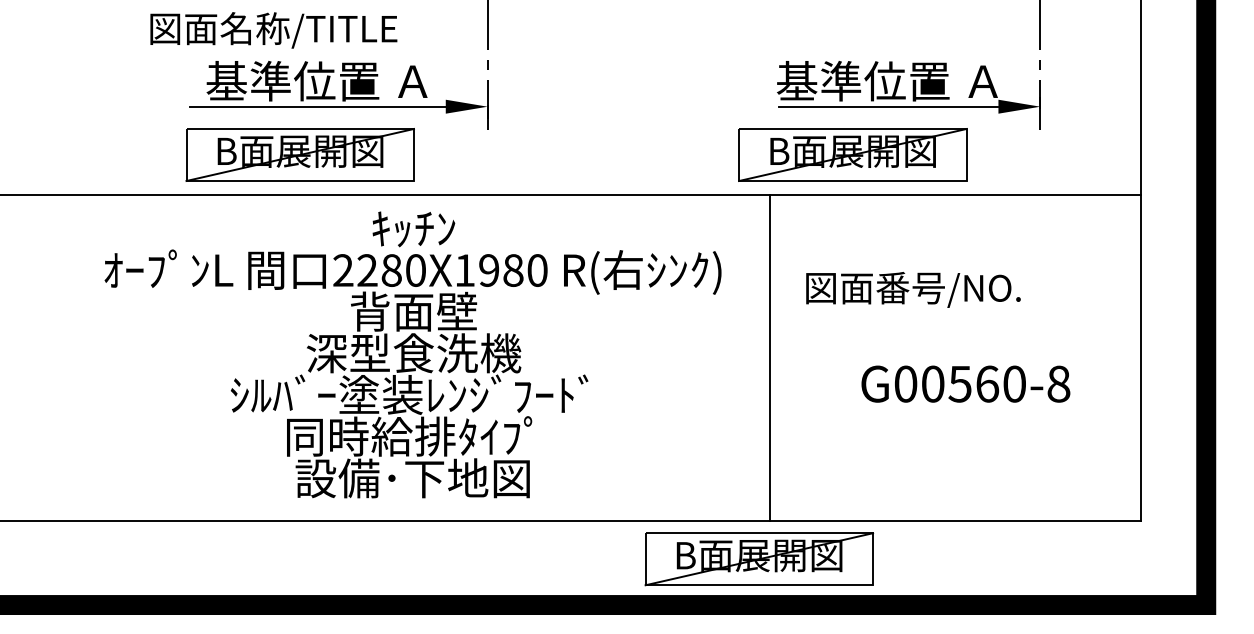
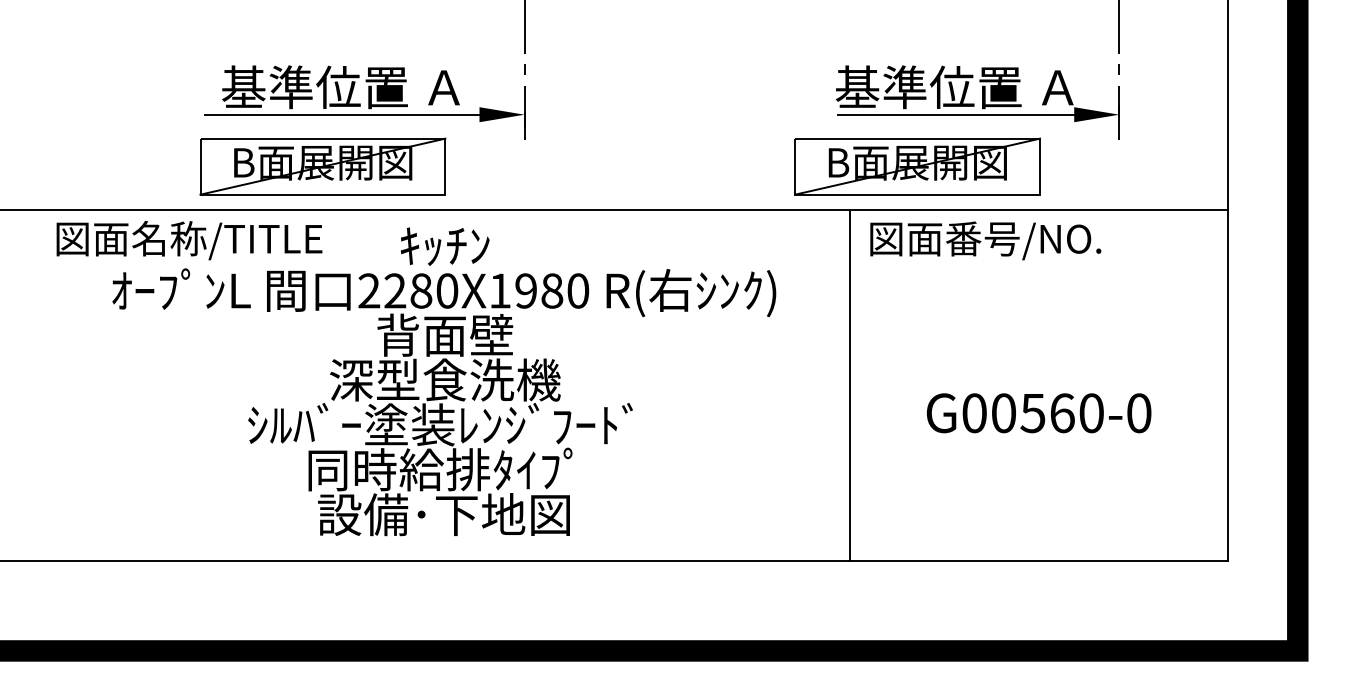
text: (273, 30) -> (189, 240), moved
text: (913, 289) -> (985, 240), moved
line: (769, 357) -> (849, 384), moved
text: (1059, 383) -> (1139, 412), G00560-8 -> G00560-0
part: (758, 559) -> (816, 601), removed

